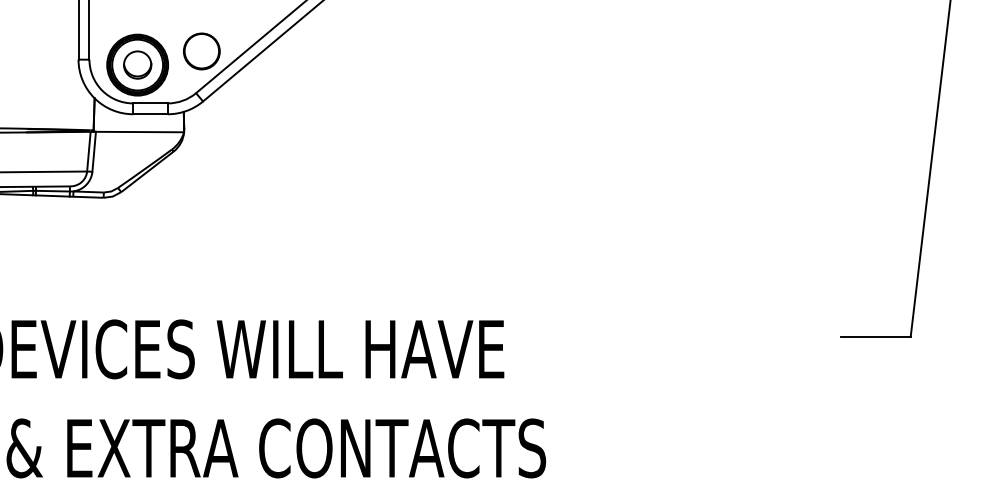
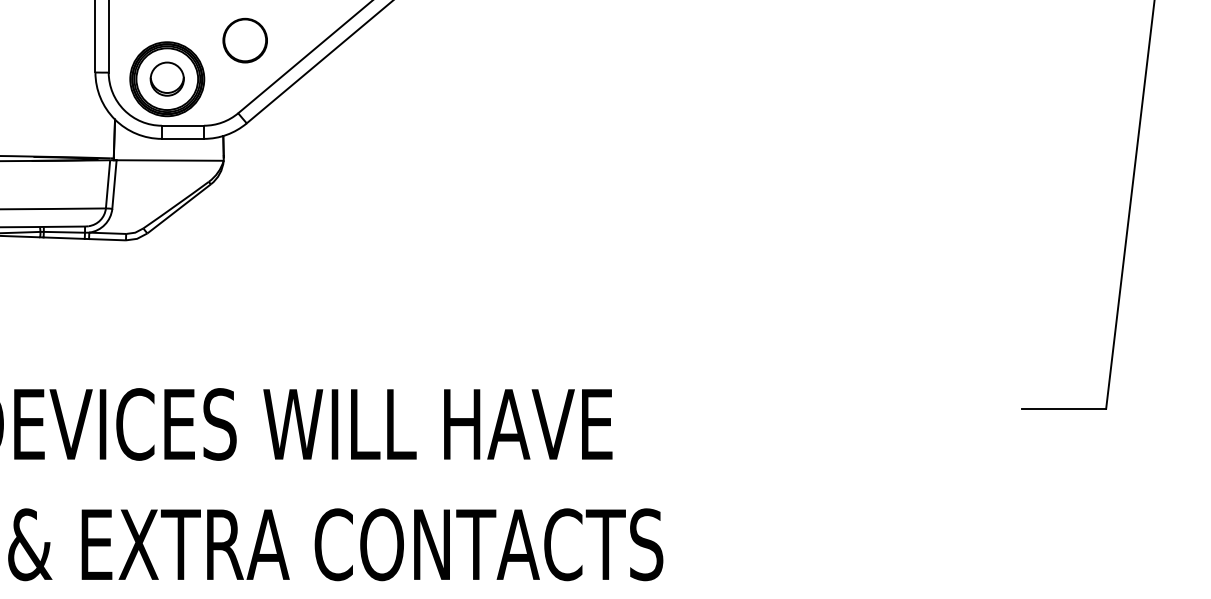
part: (201, 51) -> (244, 40), moved

